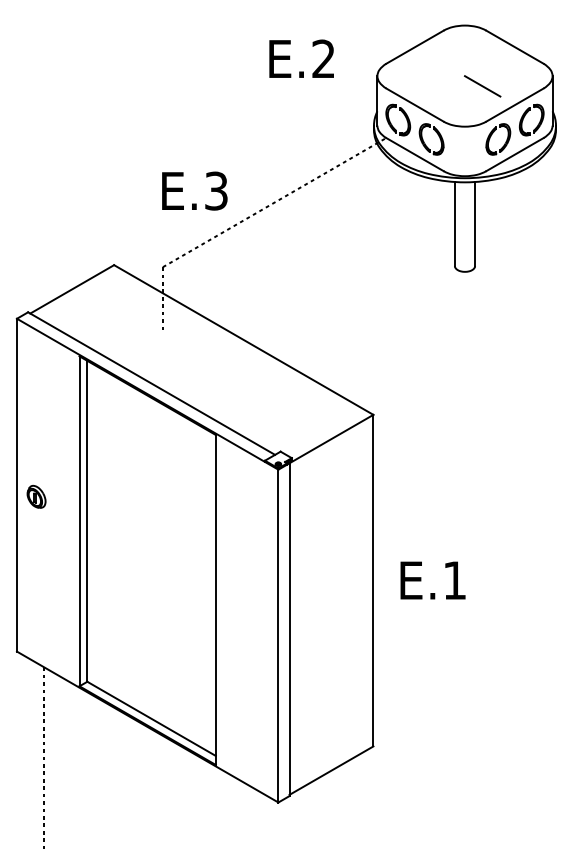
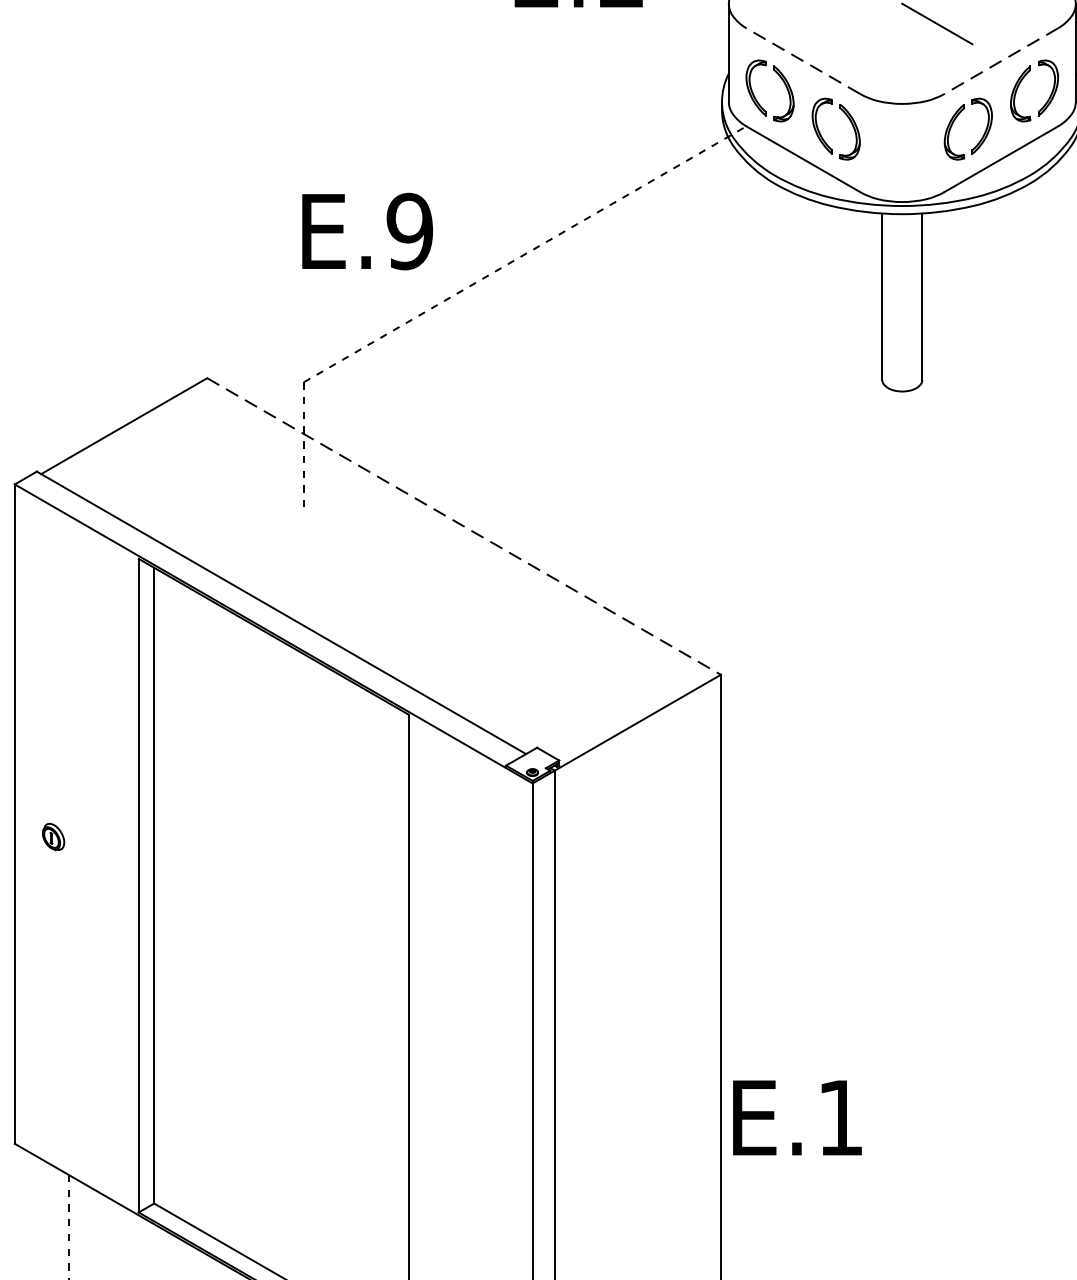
line: (414, 104) -> (802, 59), solid -> dashed
line: (514, 105) -> (1000, 61), solid -> dashed
text: (216, 190) -> (410, 230), E.3 -> E.9
line: (243, 340) -> (463, 527), solid -> dashed
part: (36, 496) -> (53, 836), size x0.6
text: (432, 580) -> (796, 1117), moved

